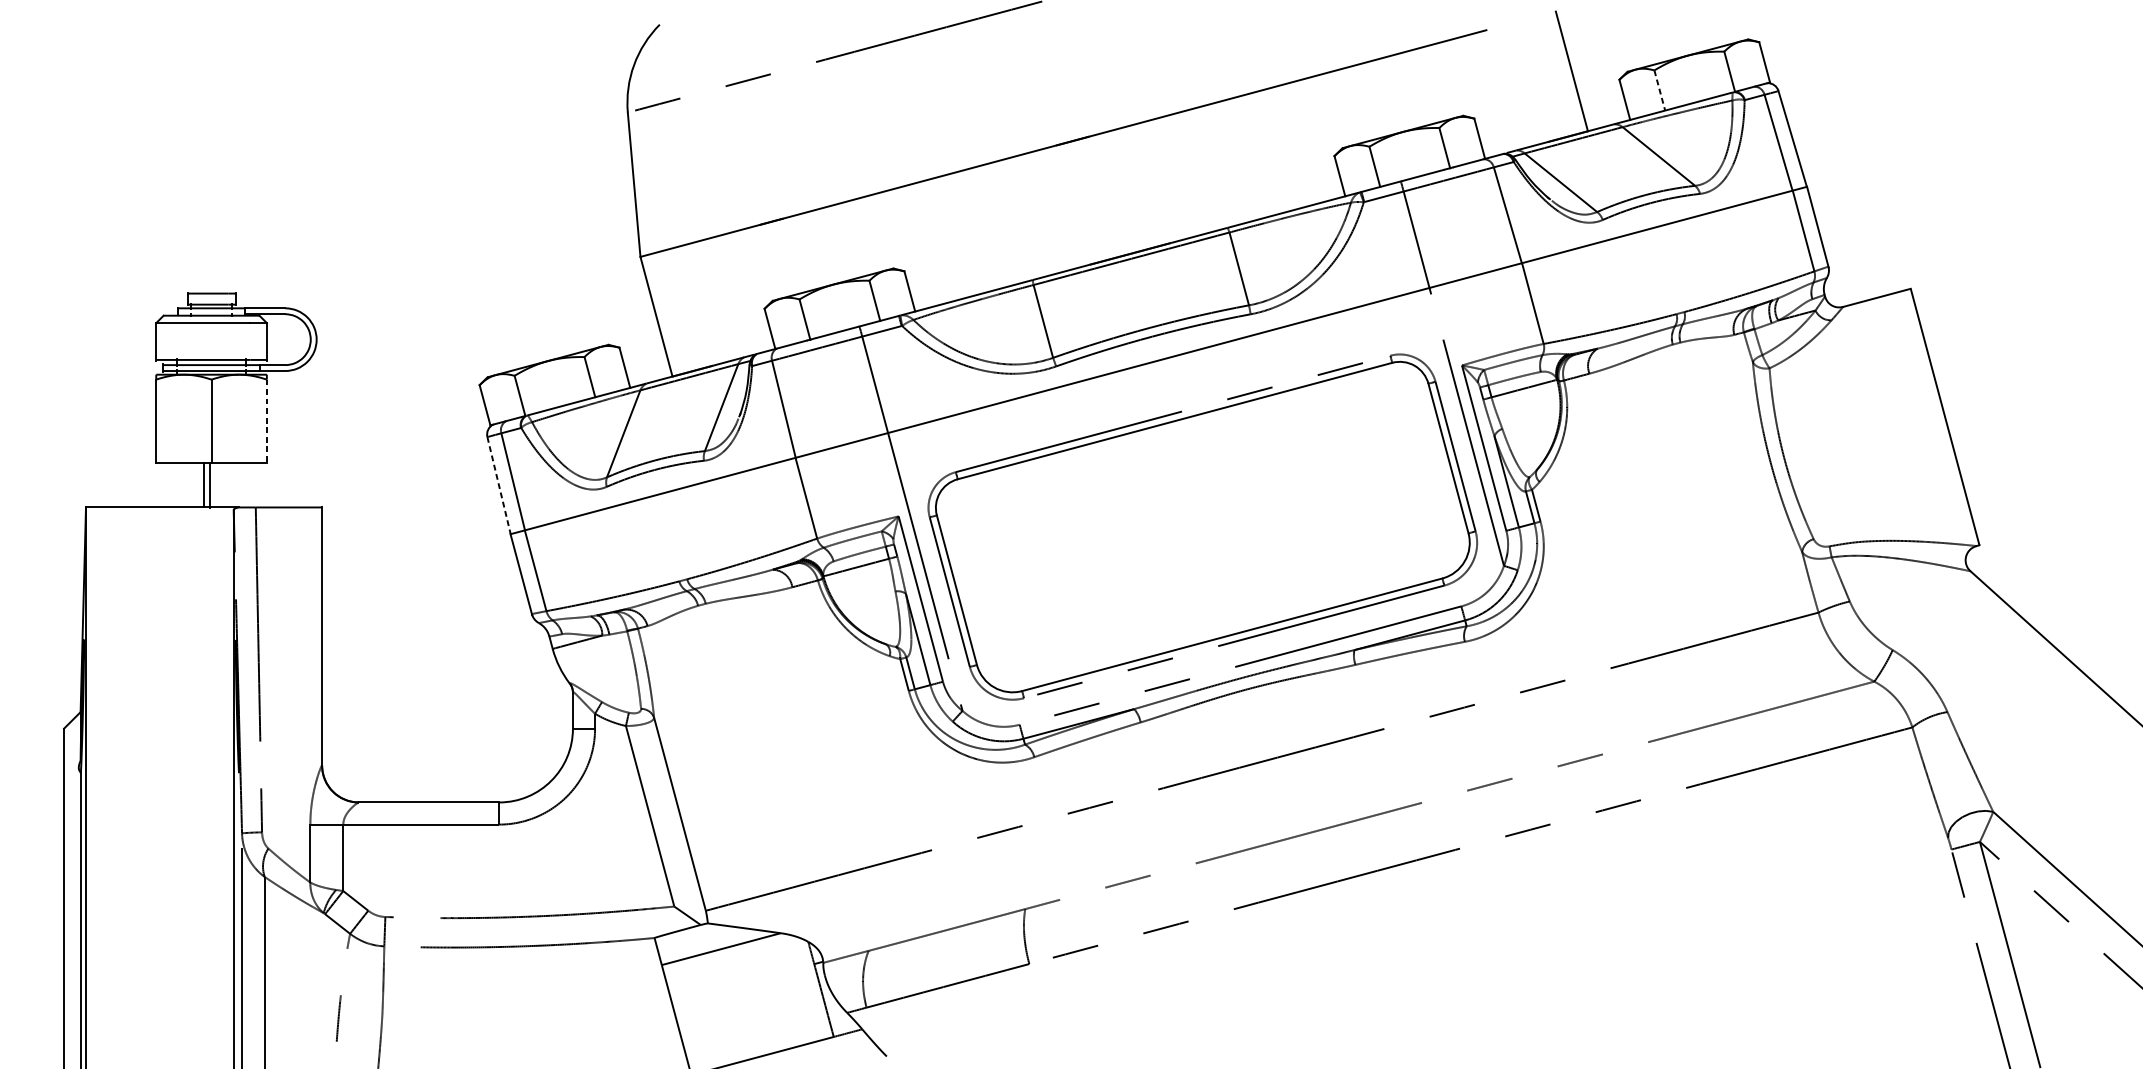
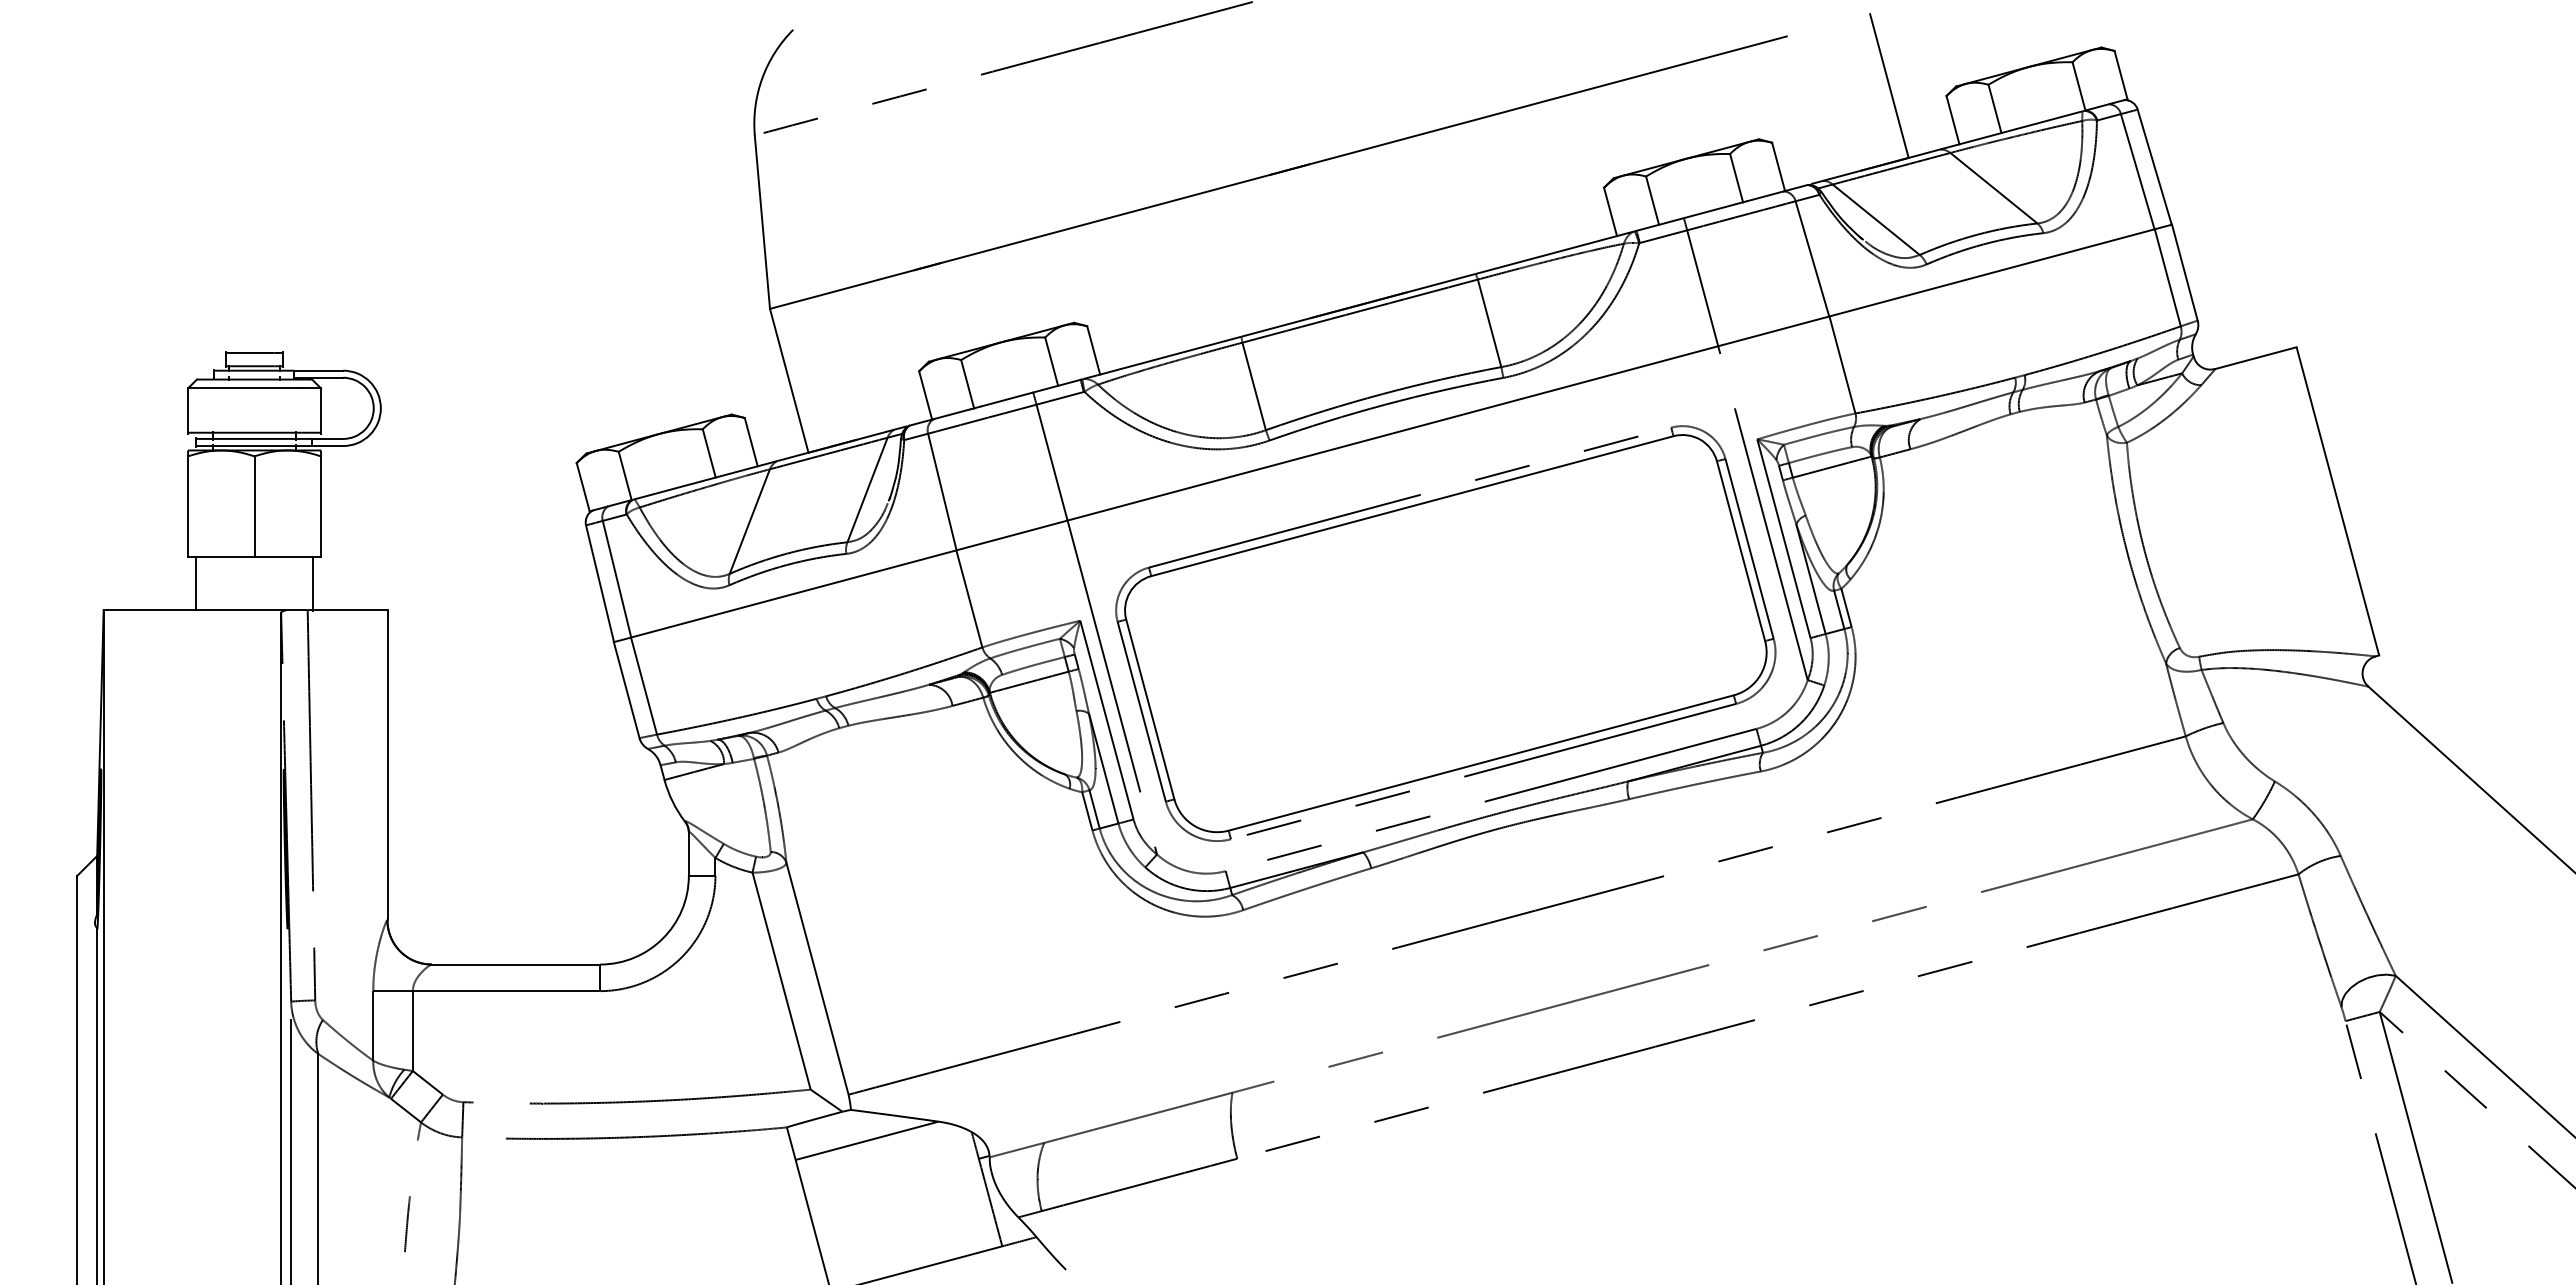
line: (1660, 90) -> (1995, 109), dashed -> solid
line: (267, 422) -> (321, 507), dashed -> solid
line: (204, 485) -> (196, 583), moved
line: (209, 485) -> (312, 583), moved
line: (499, 486) -> (600, 584), dashed -> solid

